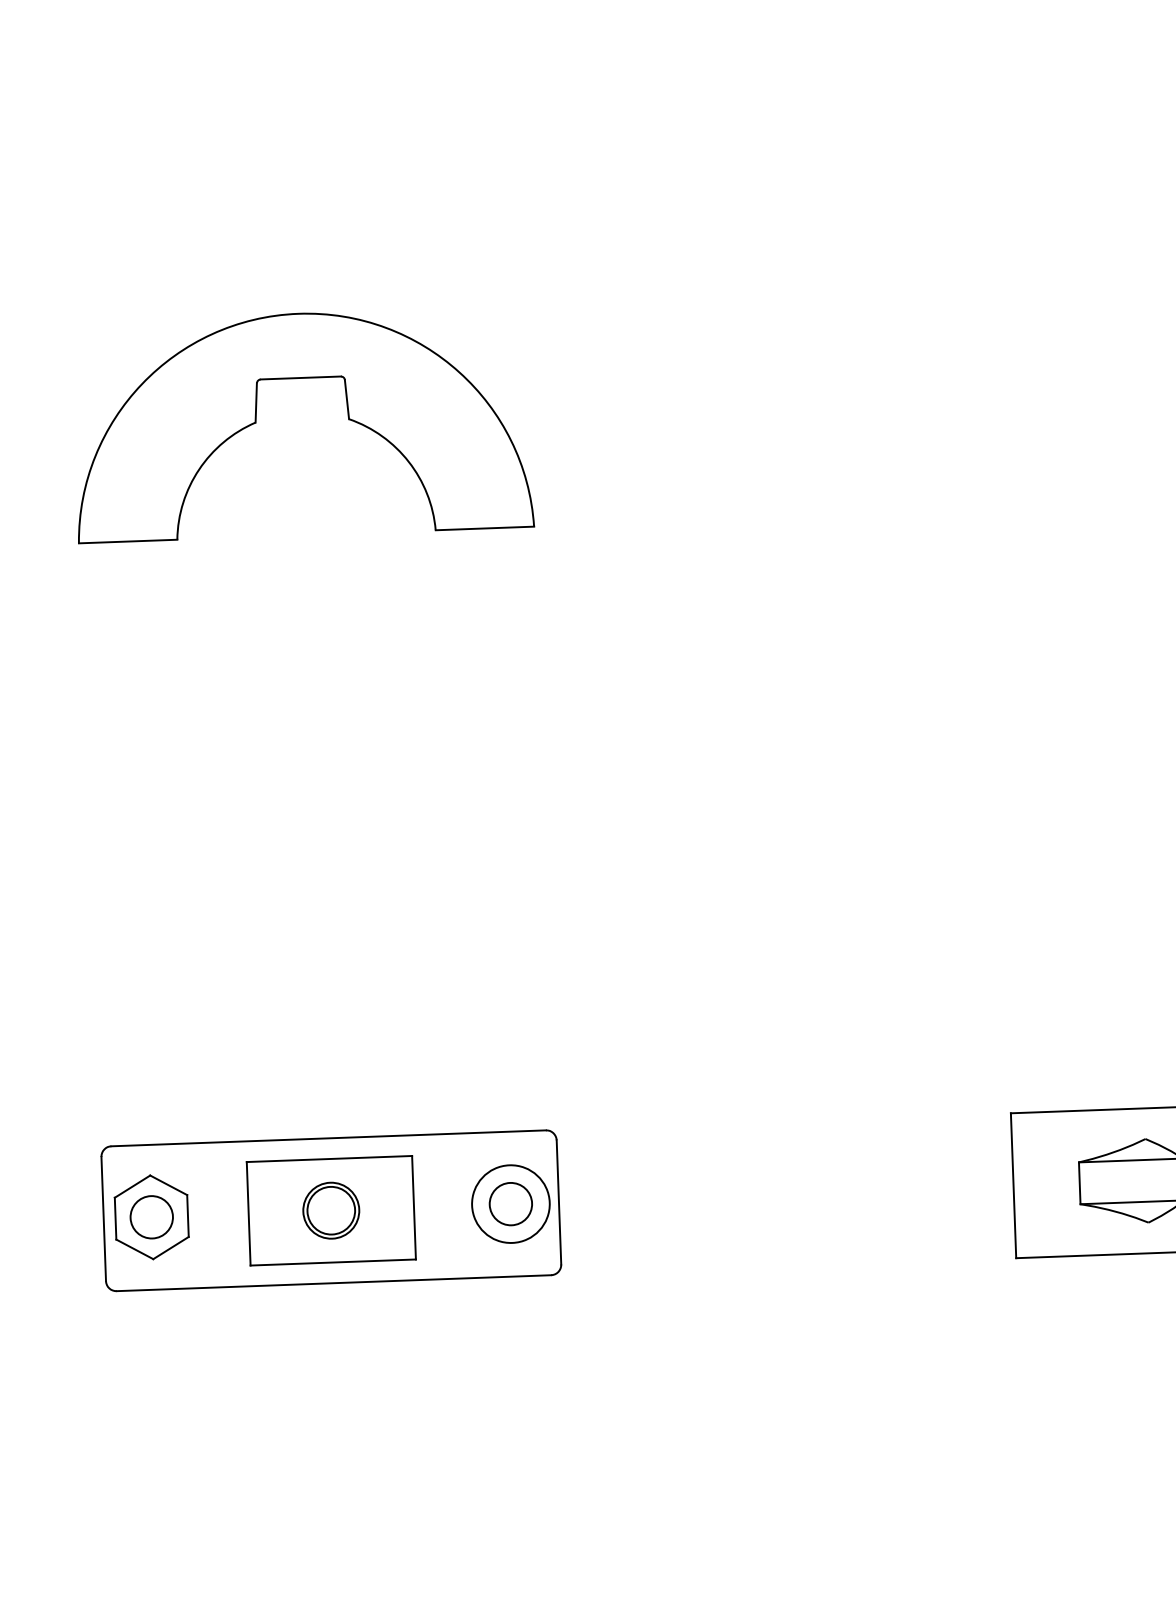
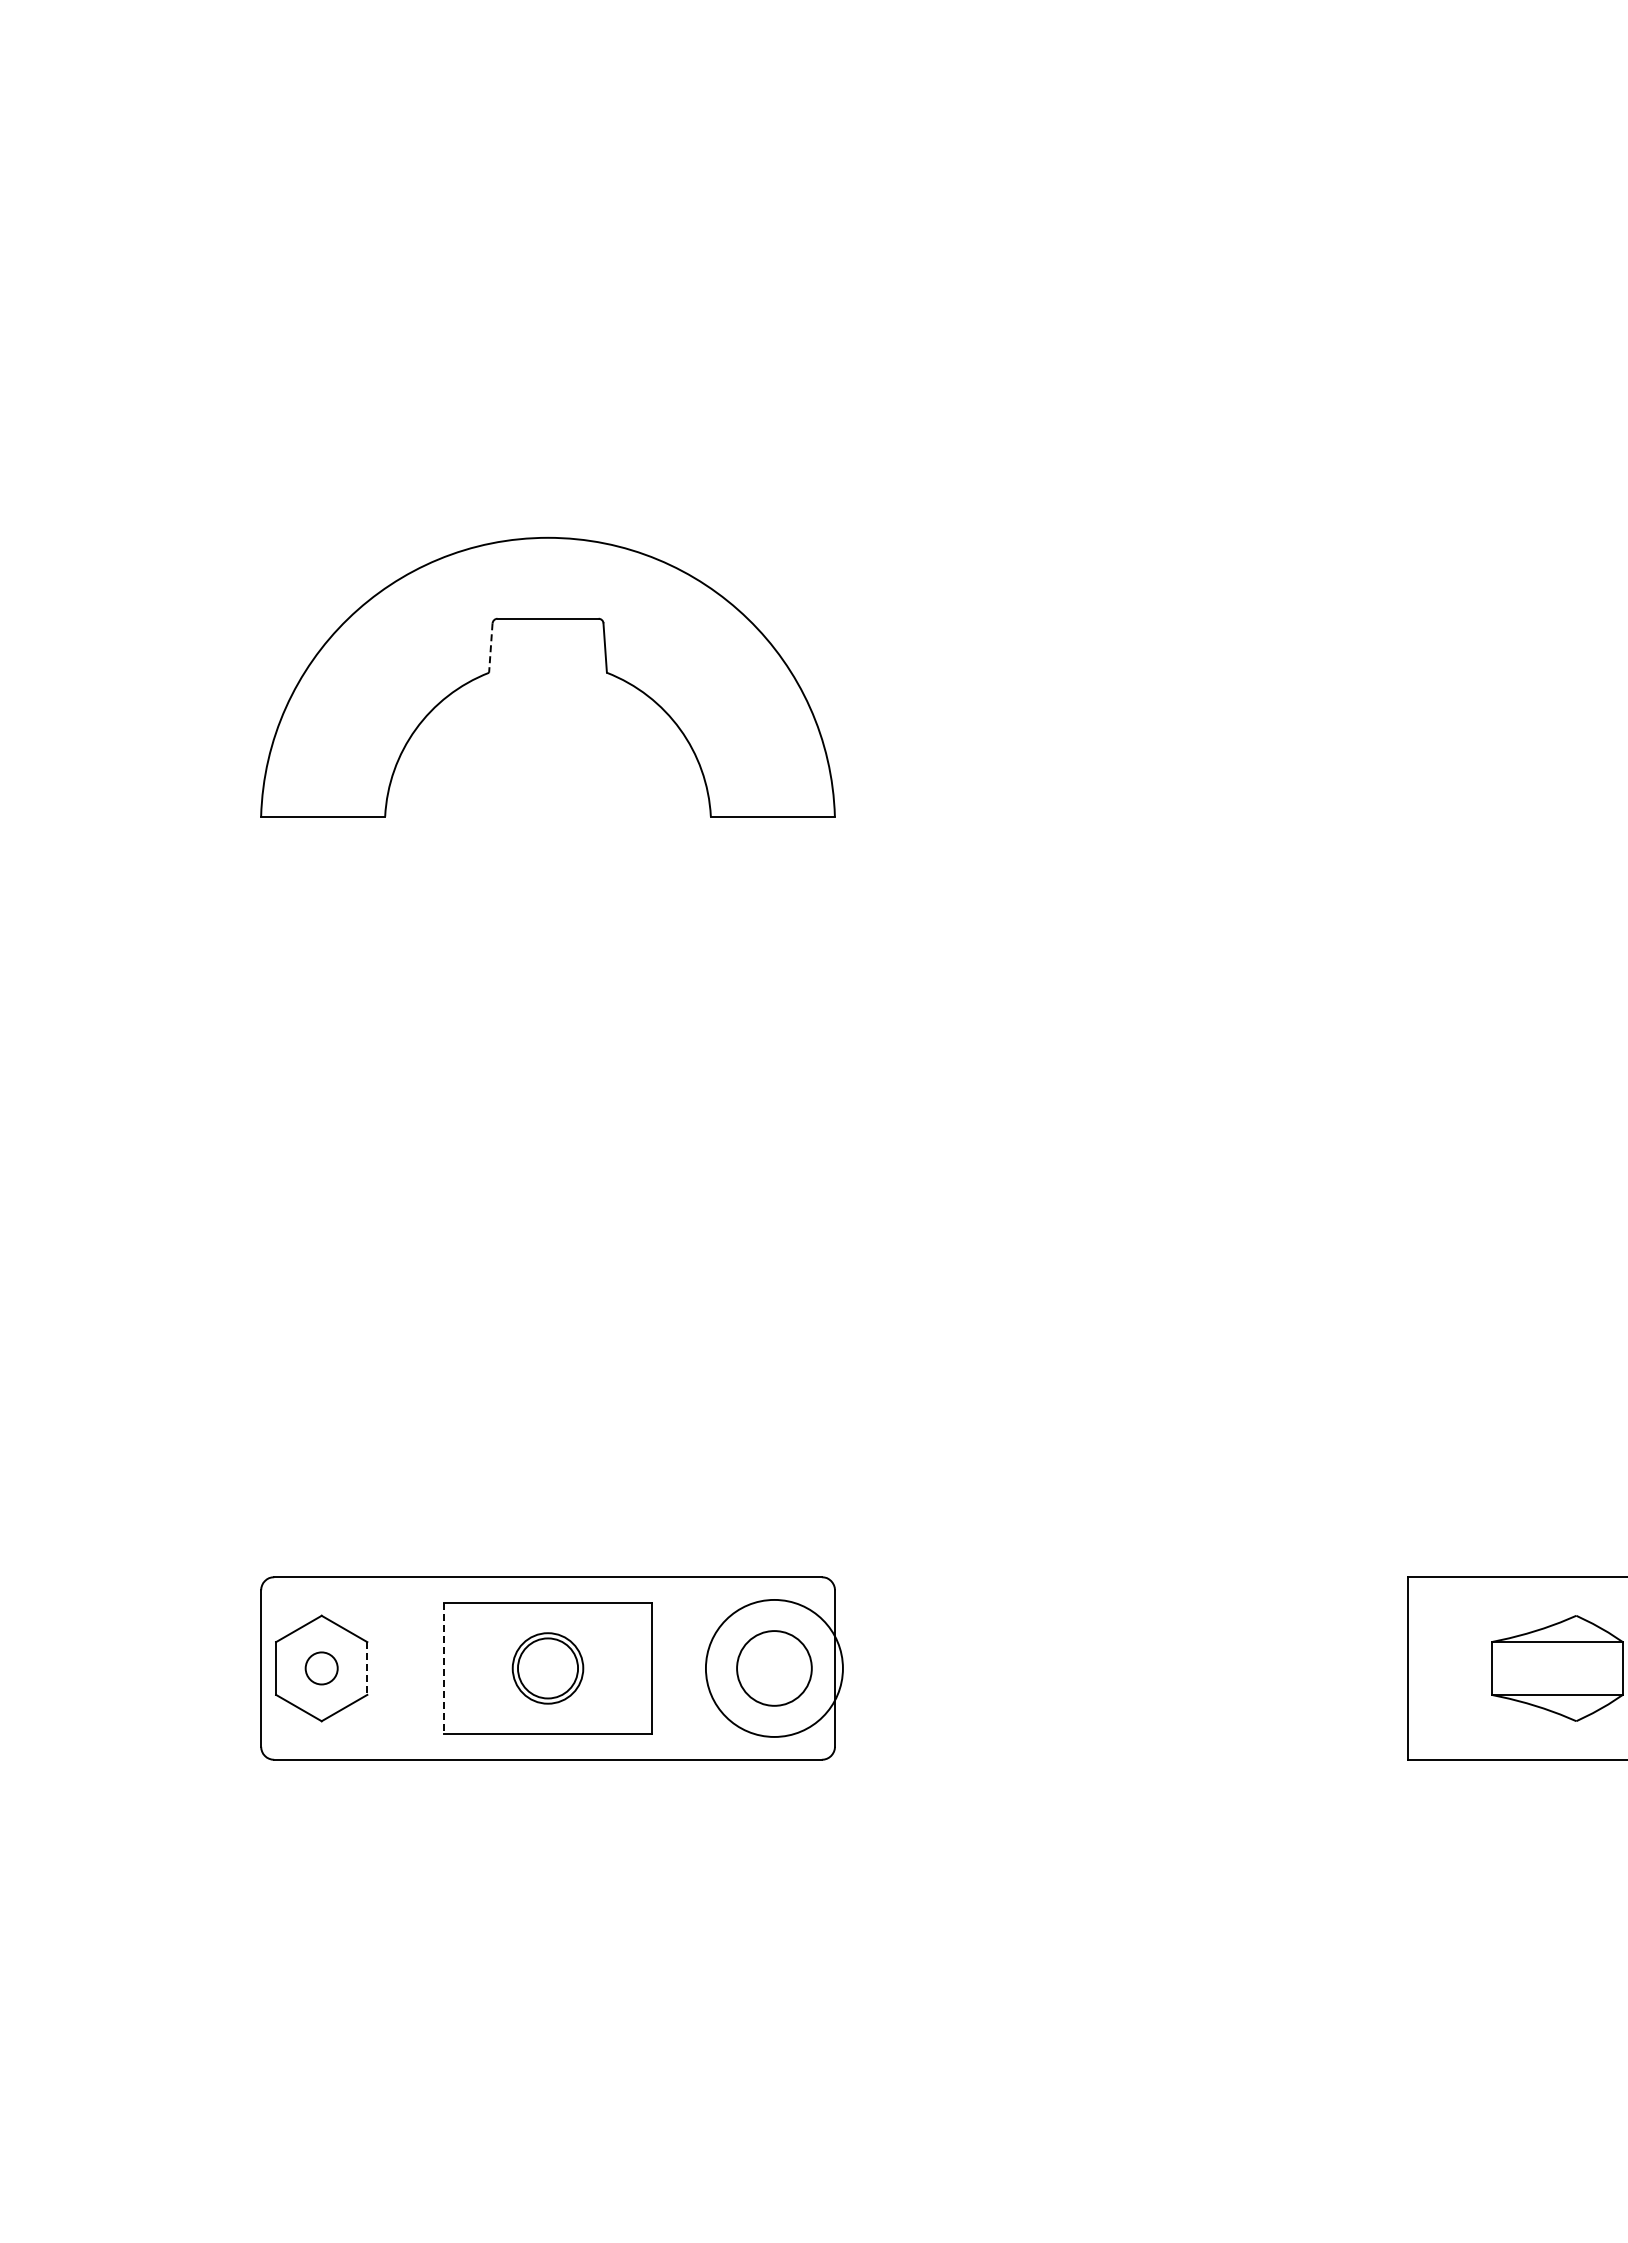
line: (256, 403) -> (490, 648), solid -> dashed
circle: (510, 1204) -> (774, 1668), size x1.4
circle: (510, 1204) -> (774, 1668), size x1.4
line: (248, 1214) -> (443, 1669), solid -> dashed
line: (188, 1216) -> (367, 1669), solid -> dashed
circle: (151, 1217) -> (321, 1668), size x0.6

